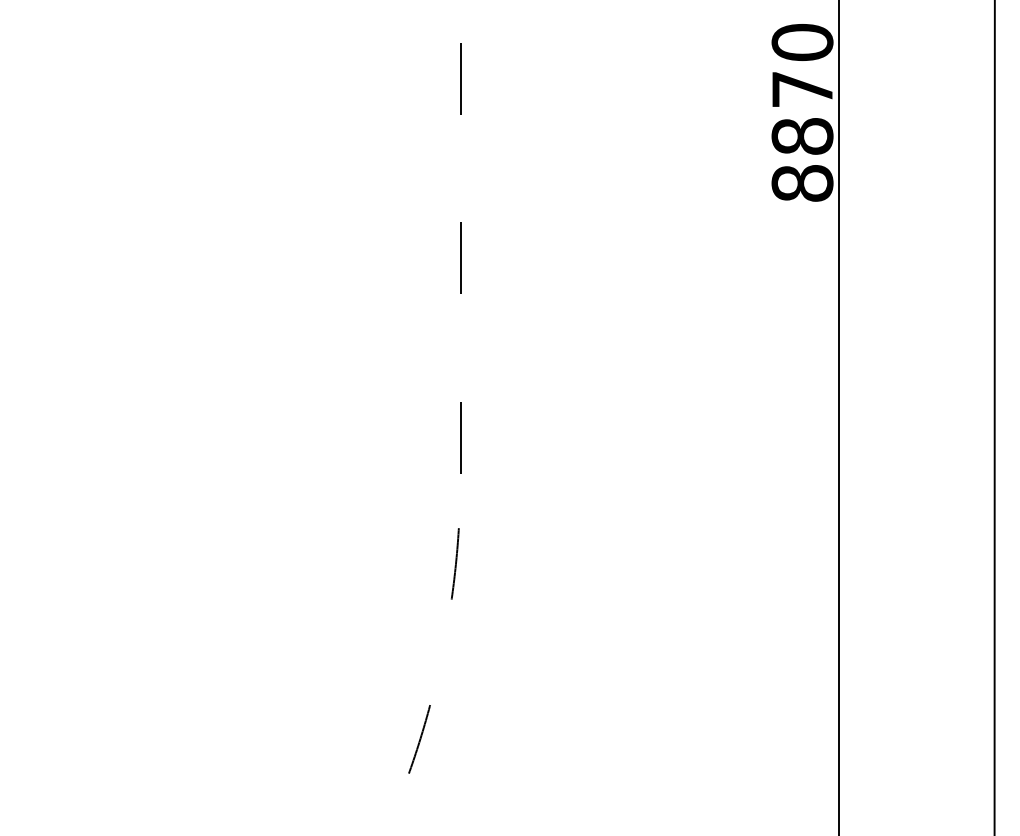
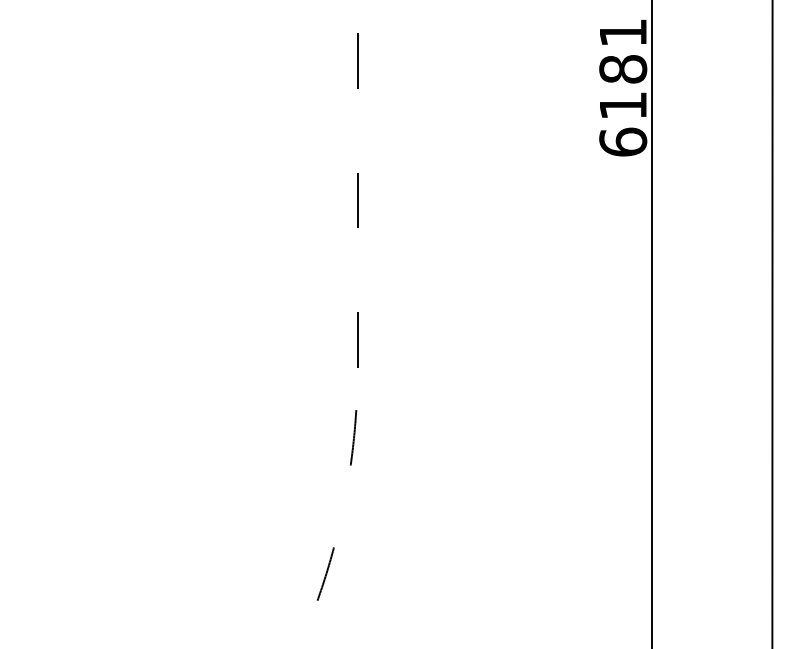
text: (802, 112) -> (623, 87), 8870 -> 6181

